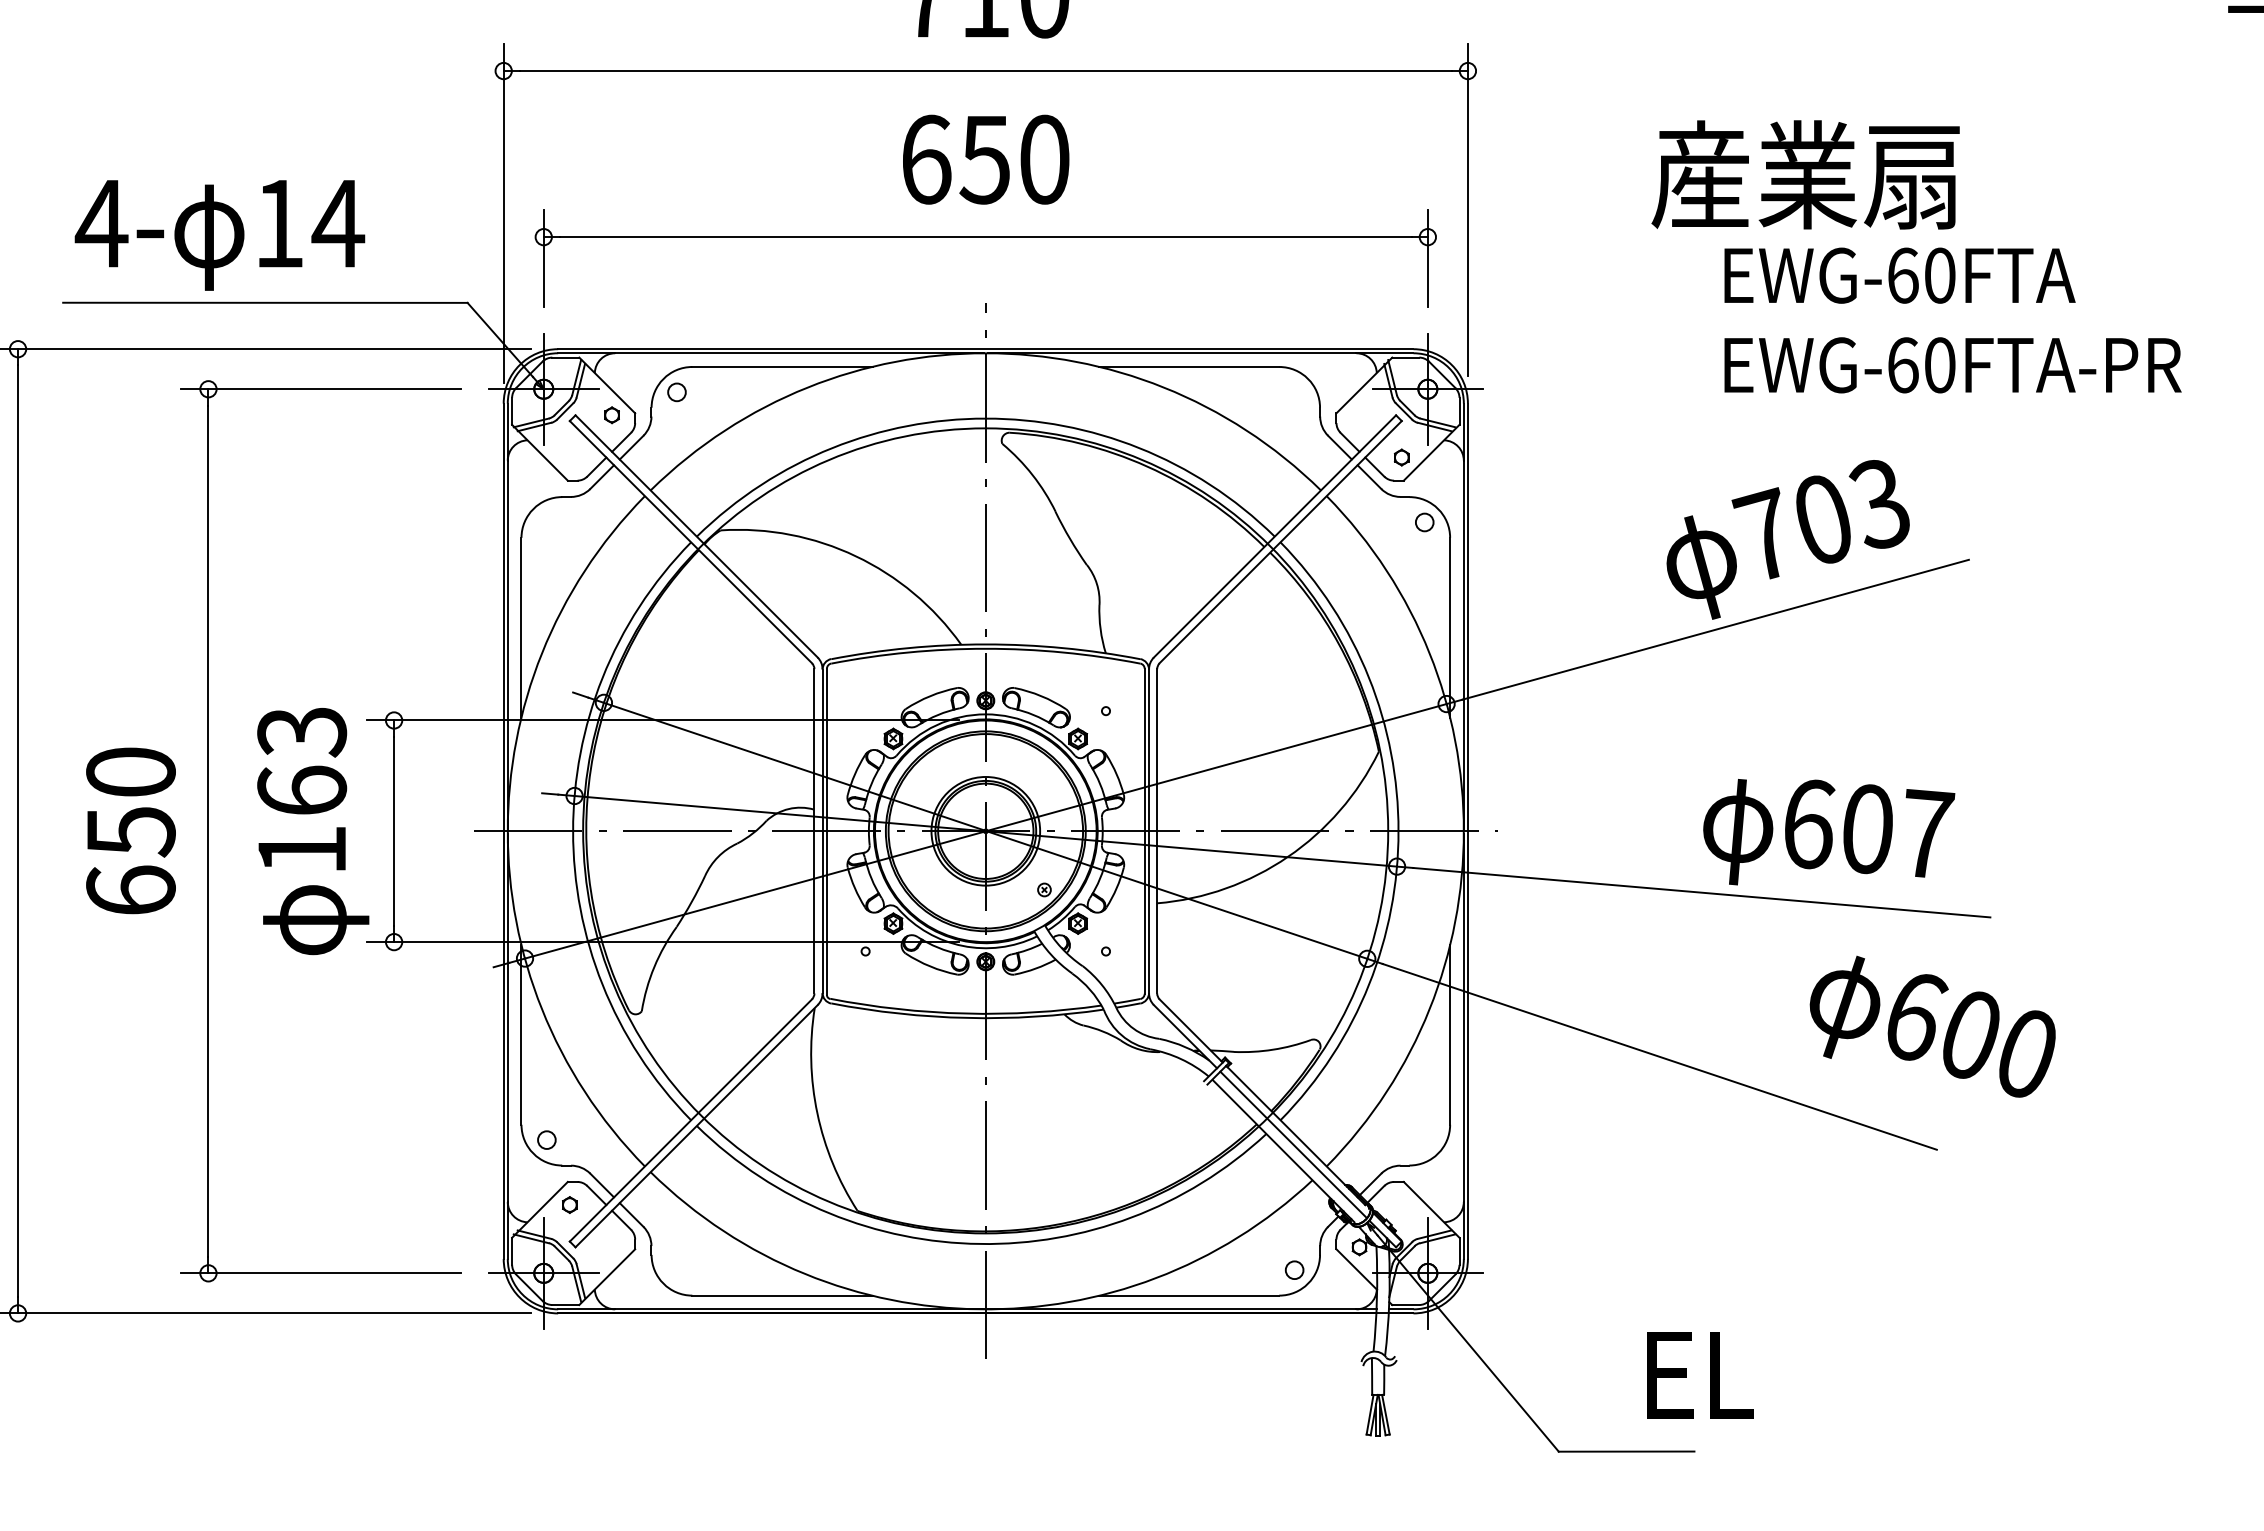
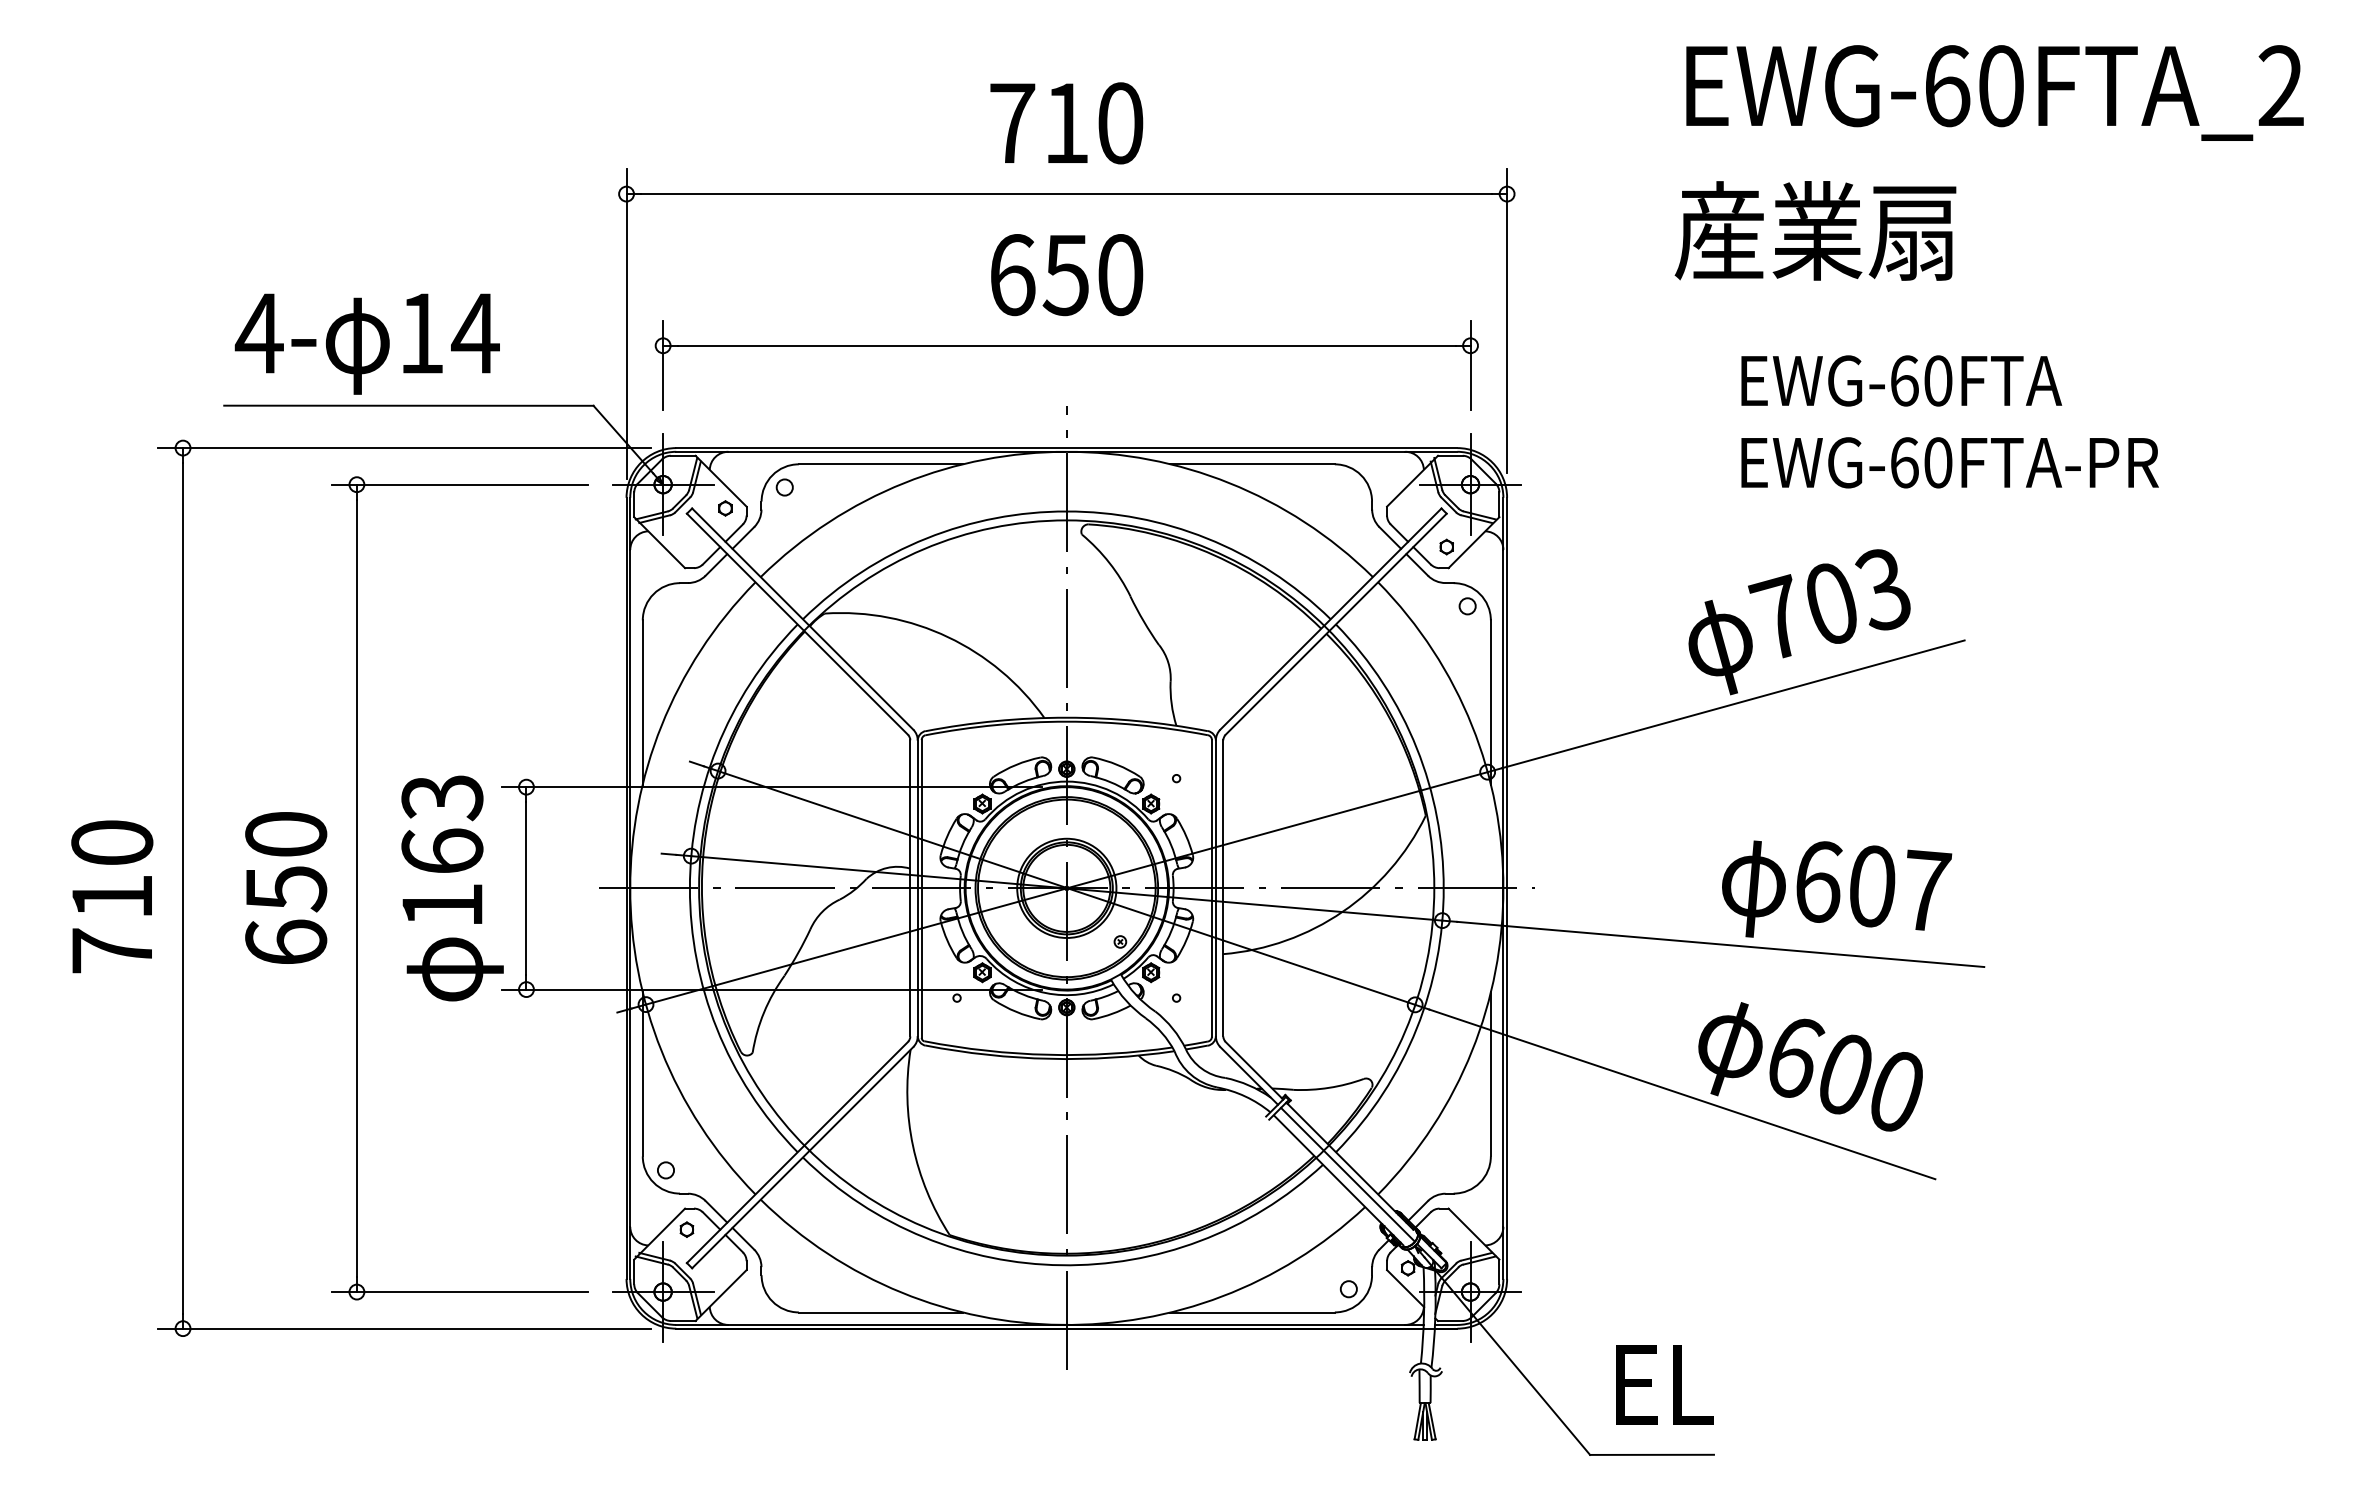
text: (1805, 174) -> (1815, 230), moved
text: (1932, 1026) -> (1810, 1066), moved
text: (1700, 1374) -> (1664, 1384), moved

